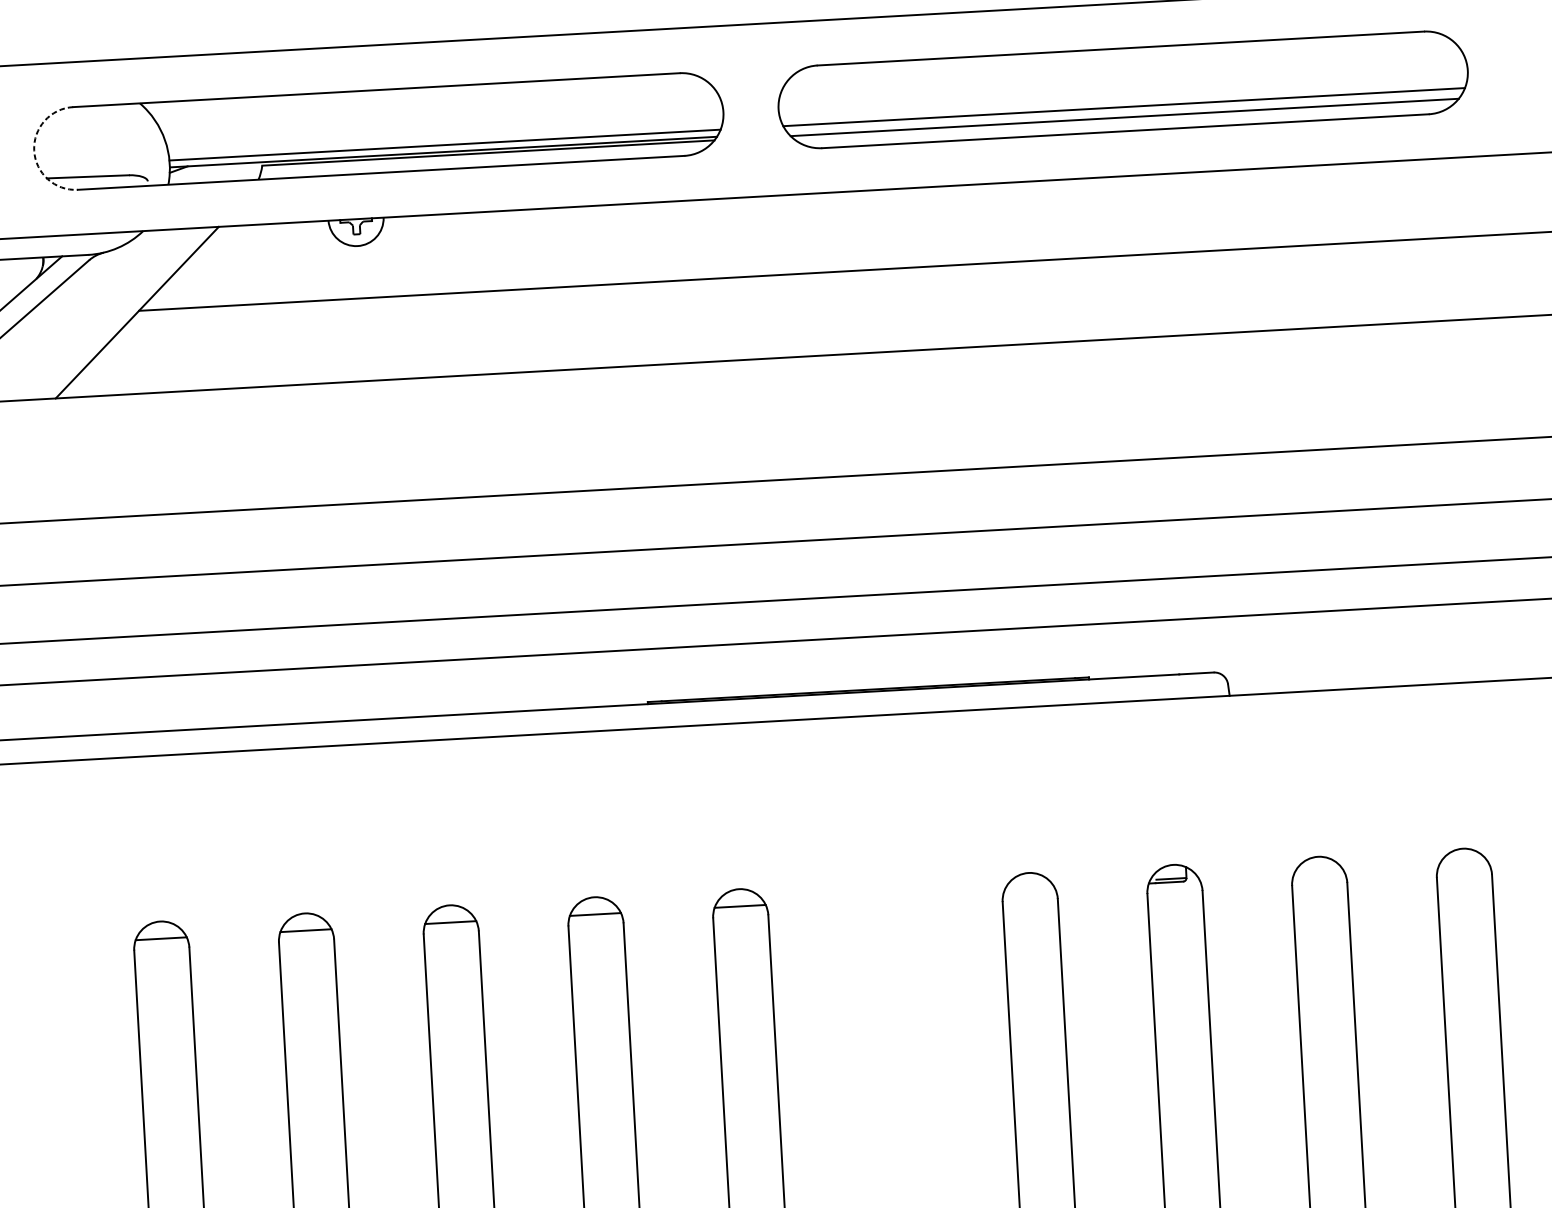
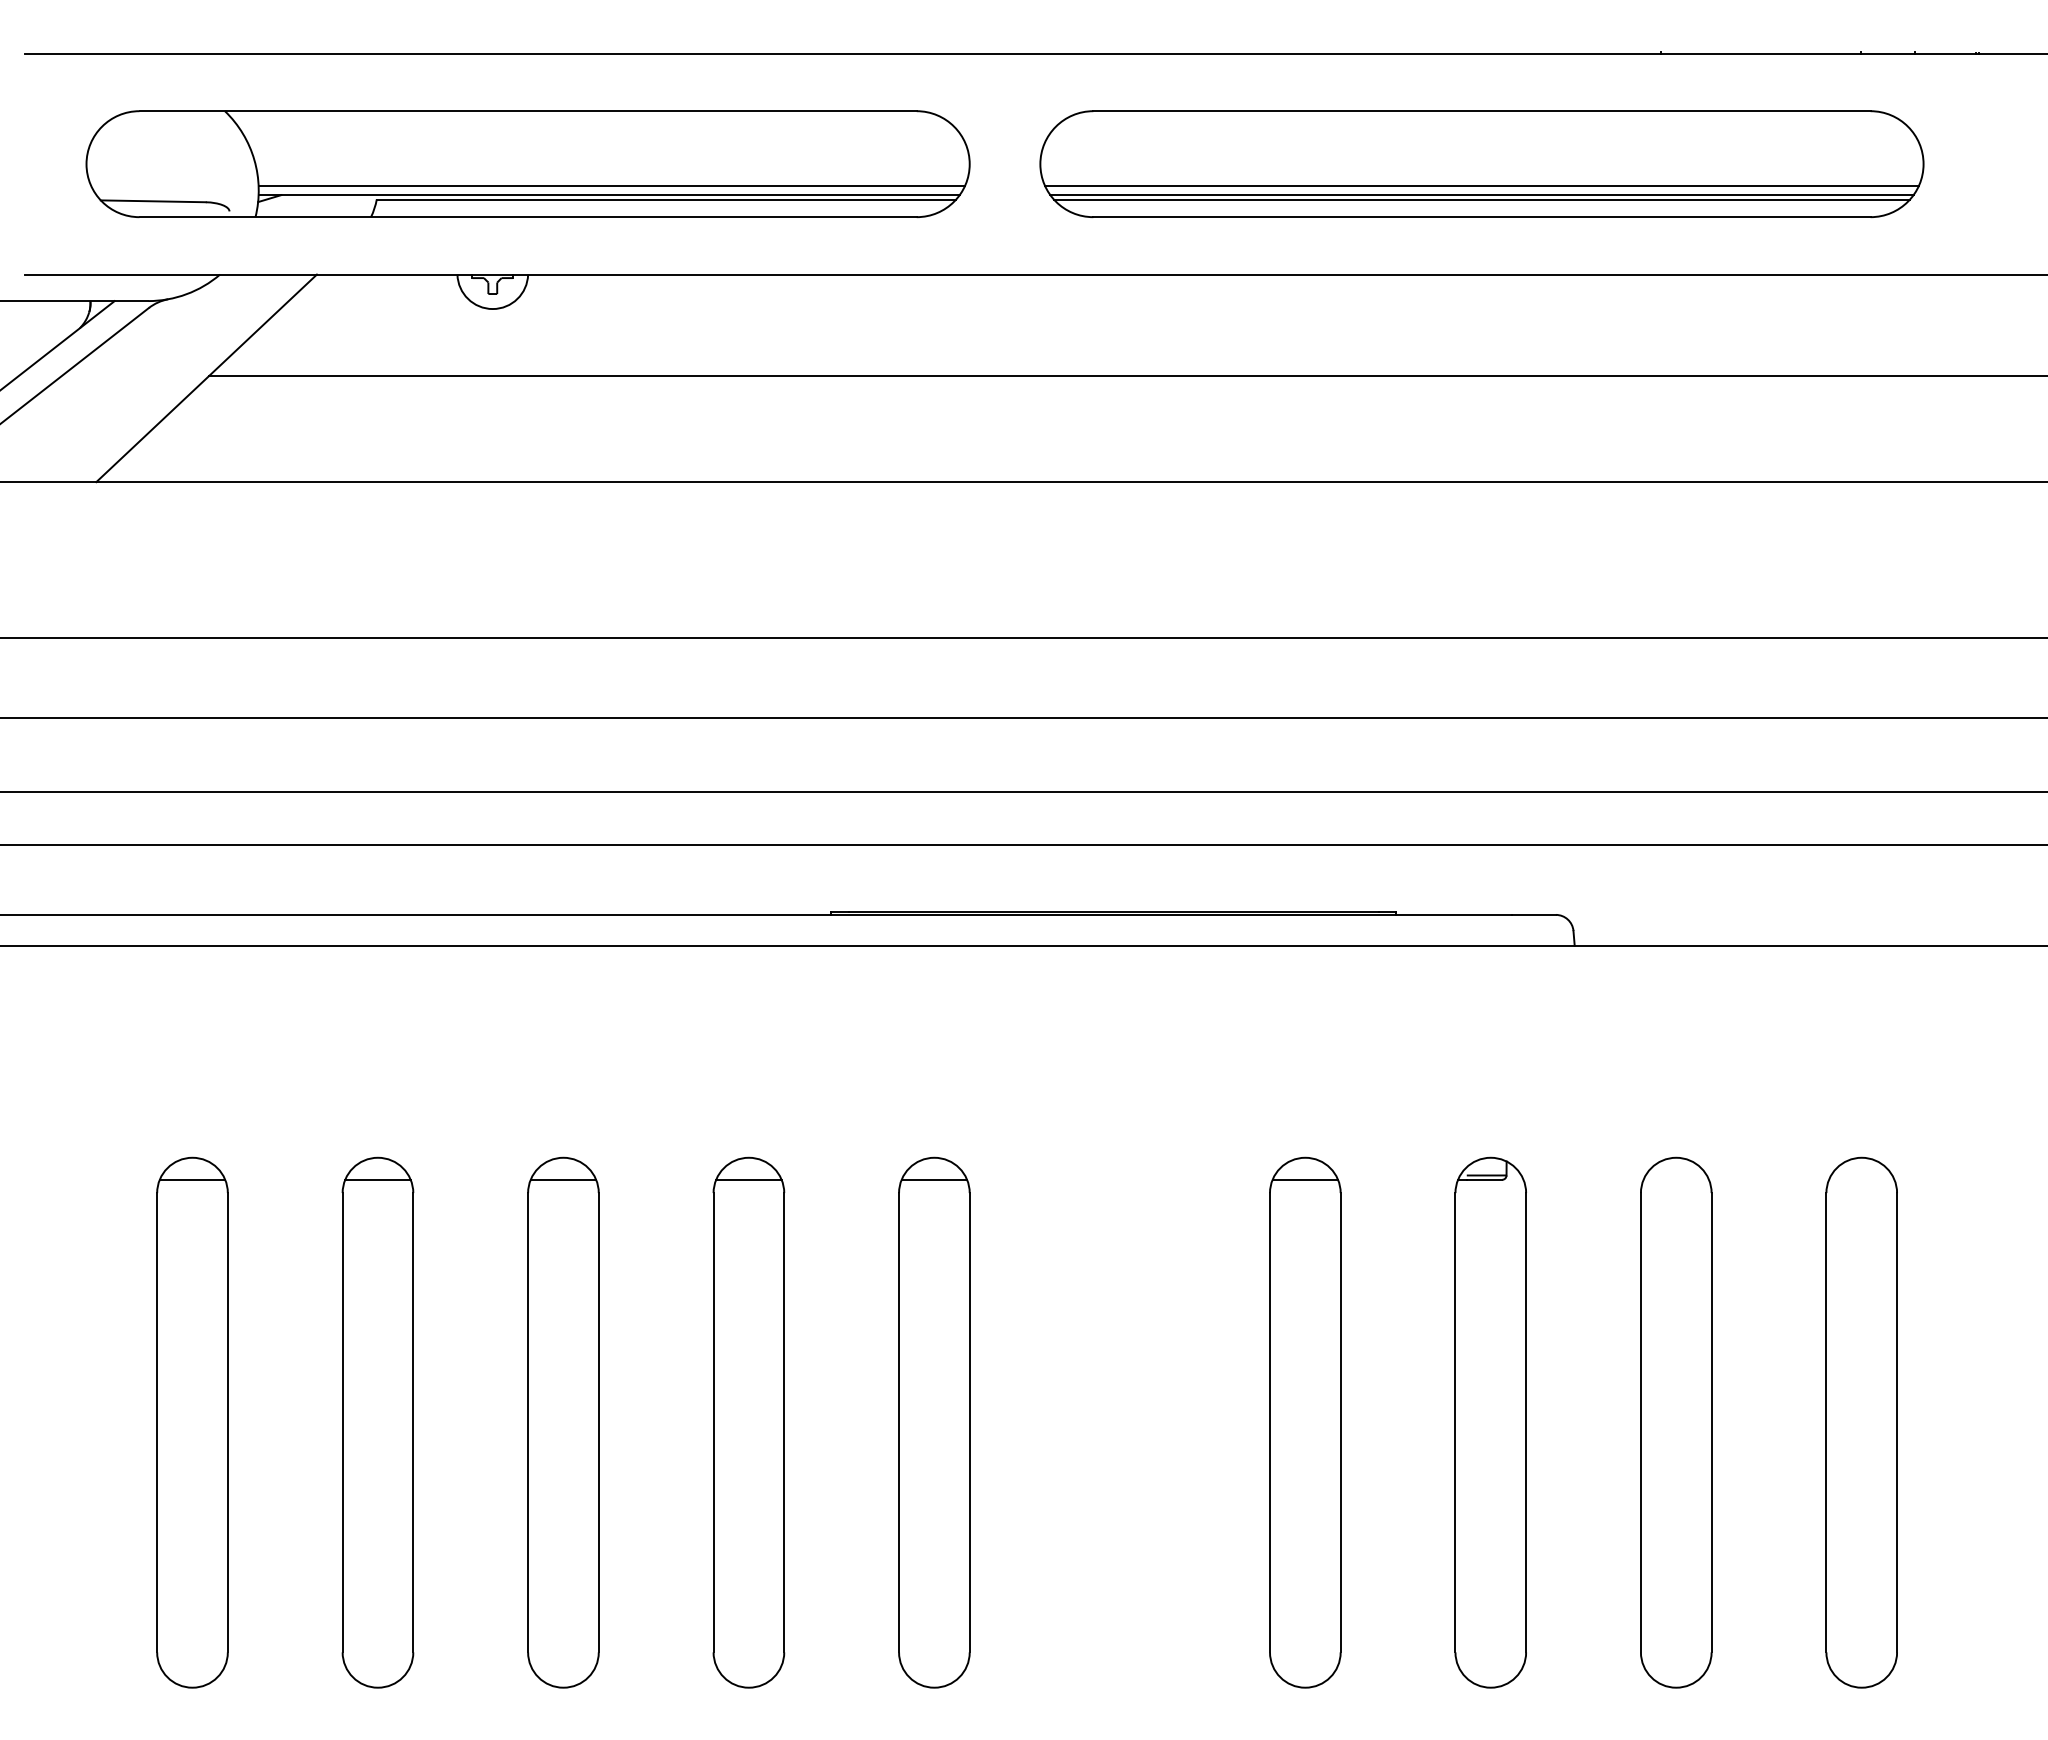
line: (1124, 114) -> (1481, 195), added
arc: (34, 151) -> (86, 164), dashed -> solid
line: (1029, 889) -> (1305, 1179), added

